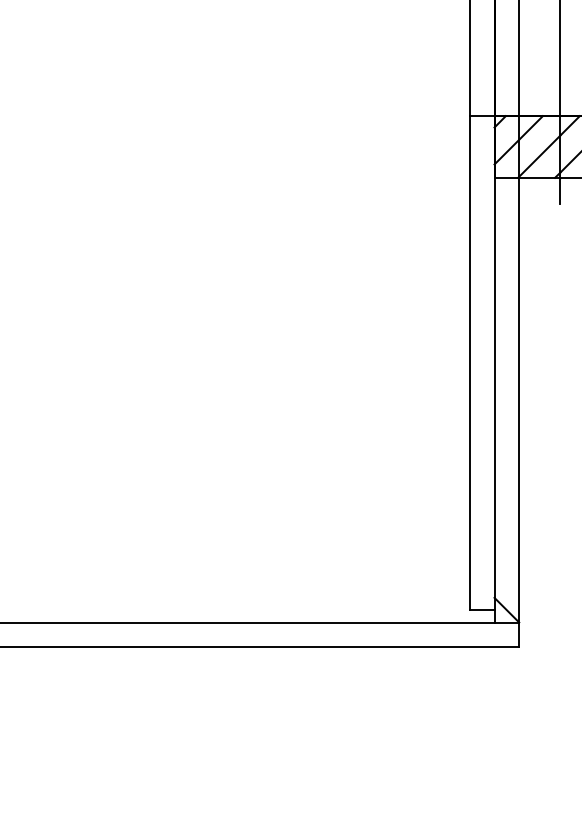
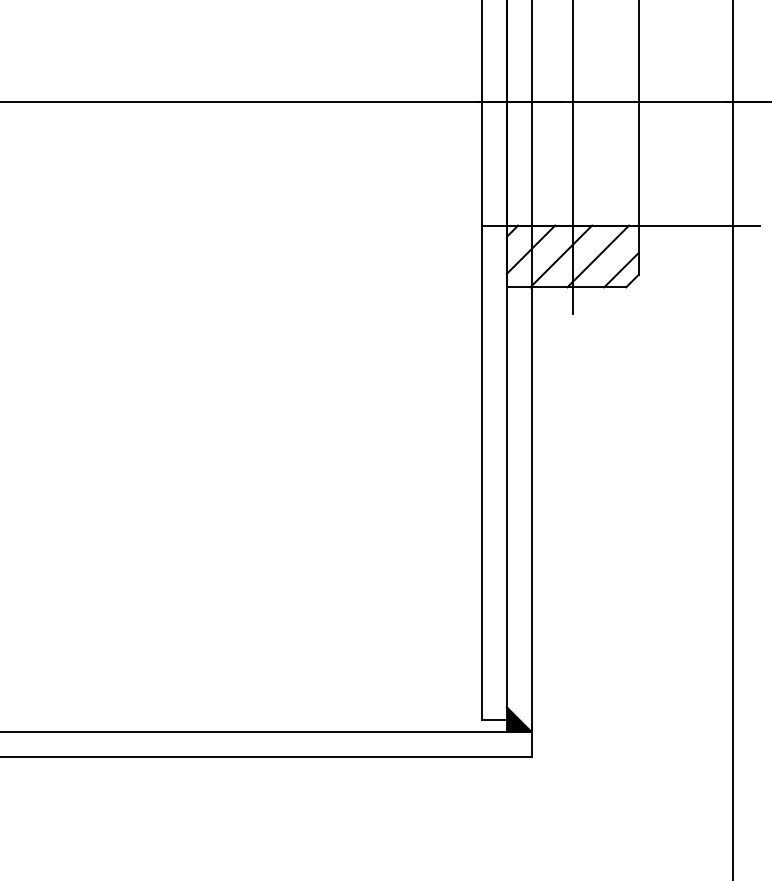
fill: (506, 610) -> (518, 719), added

